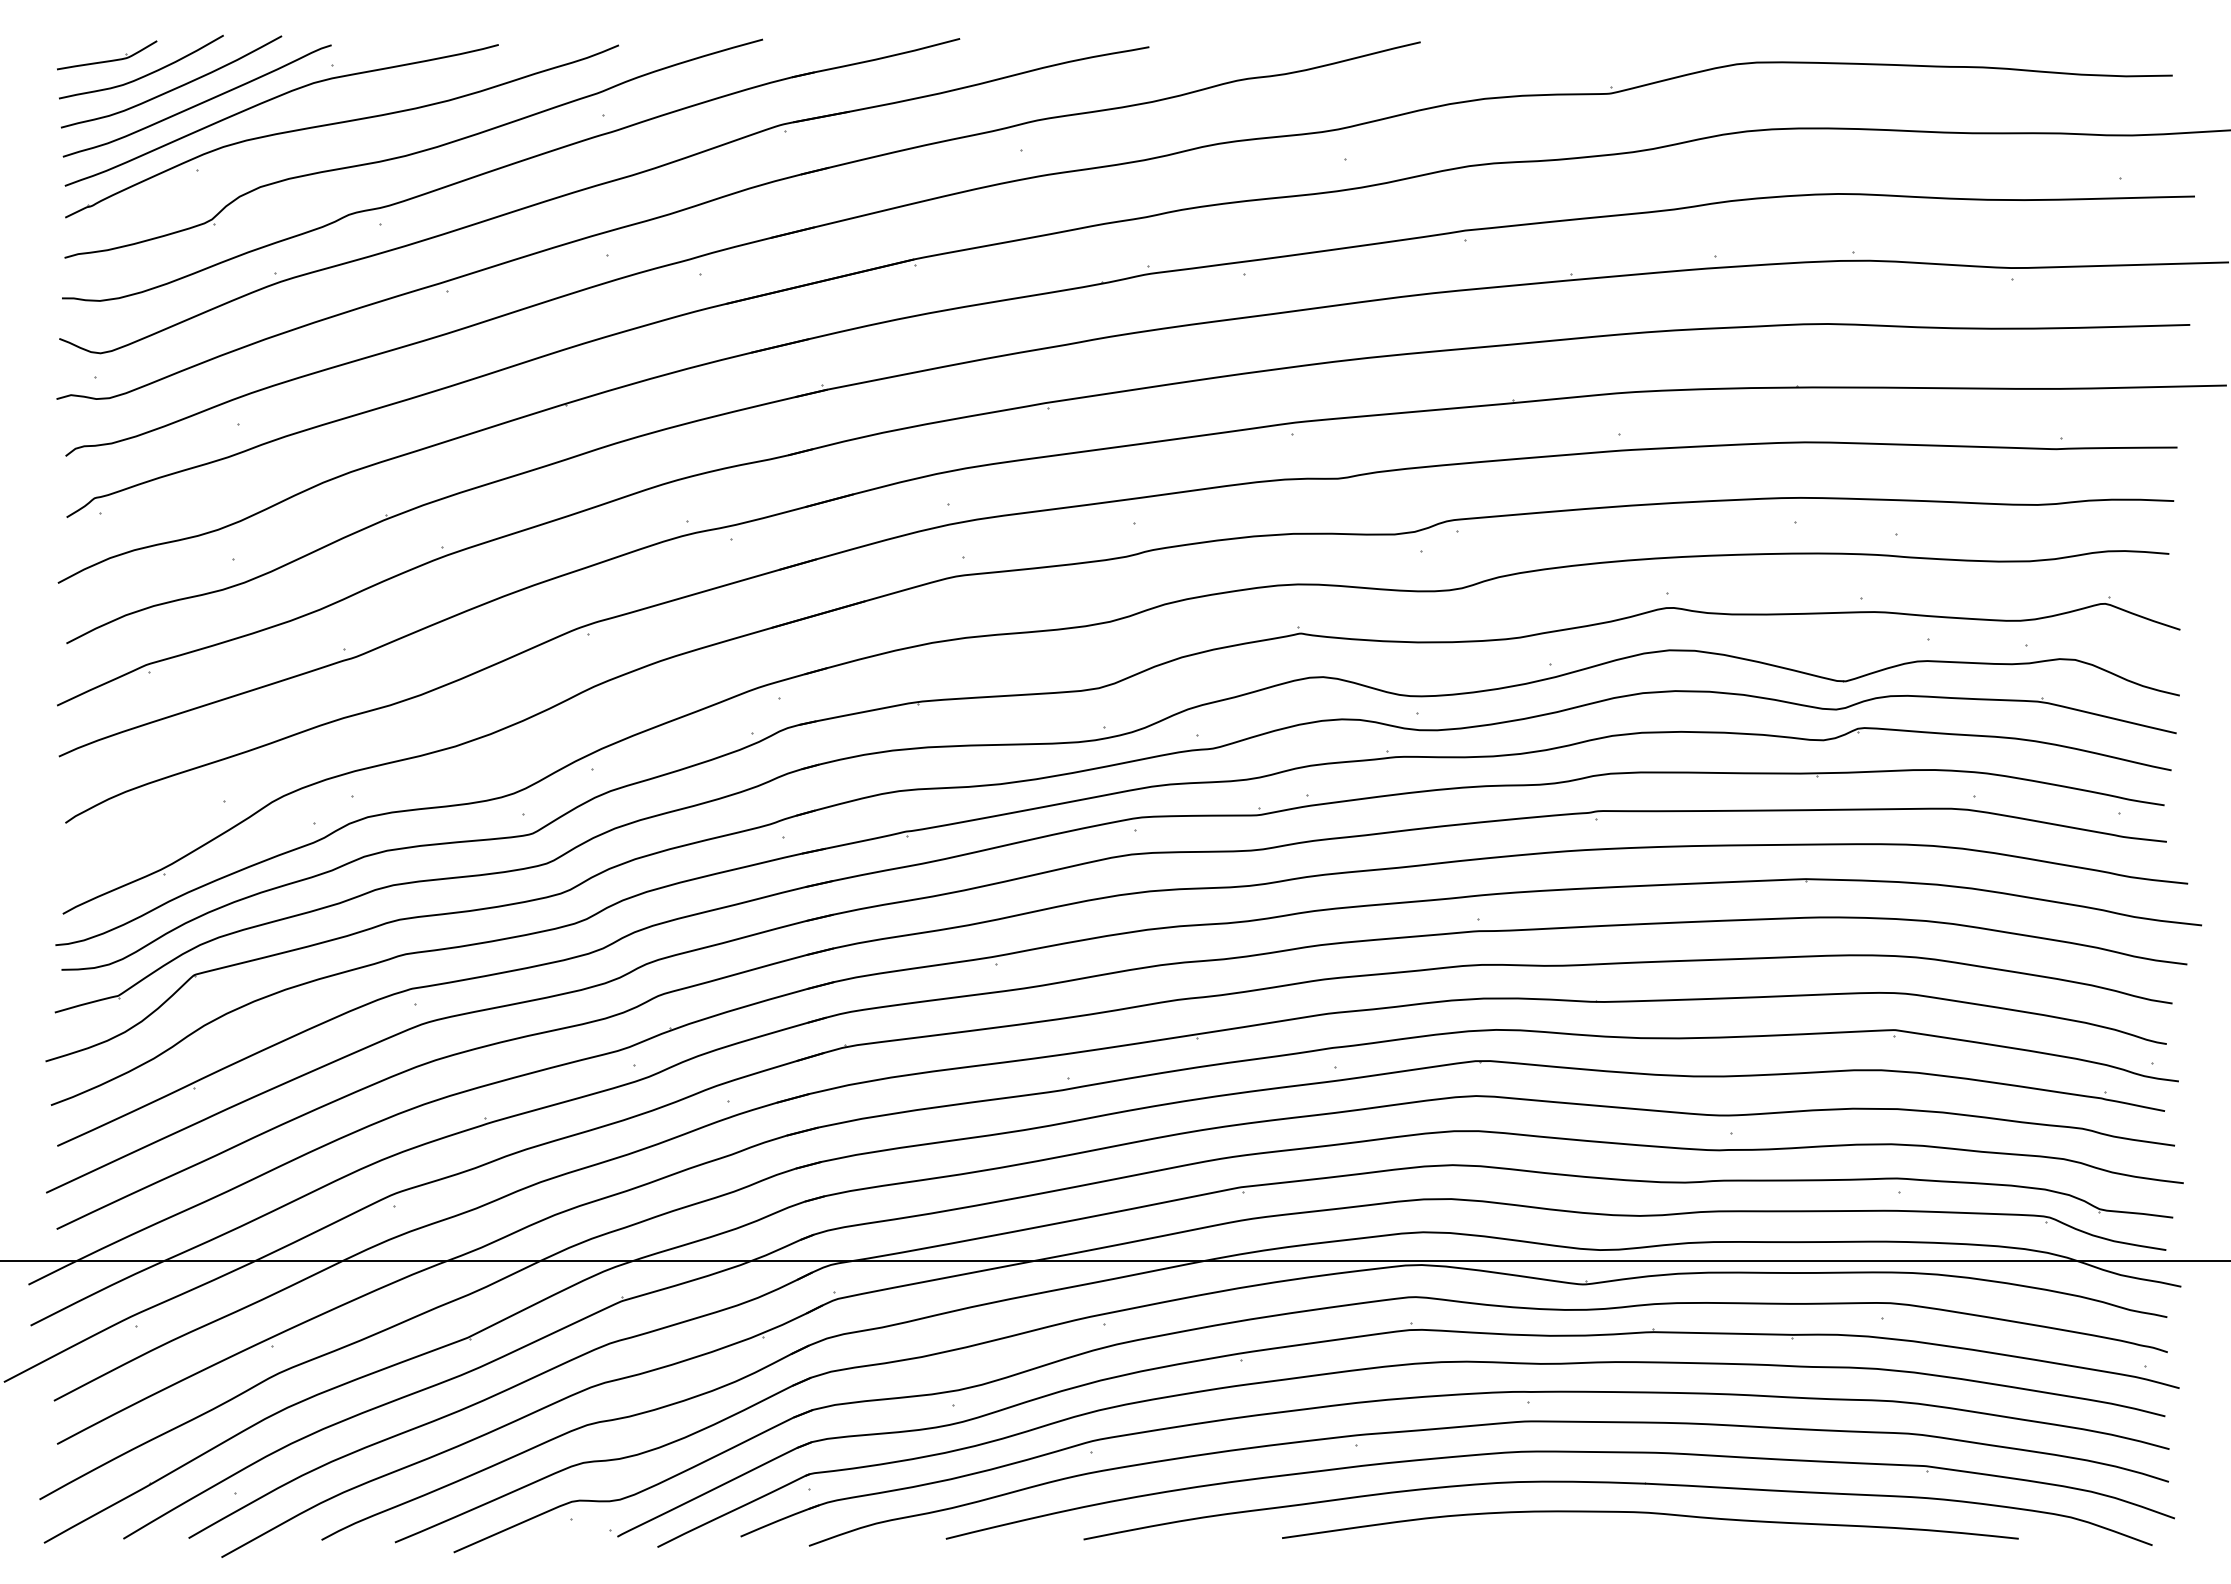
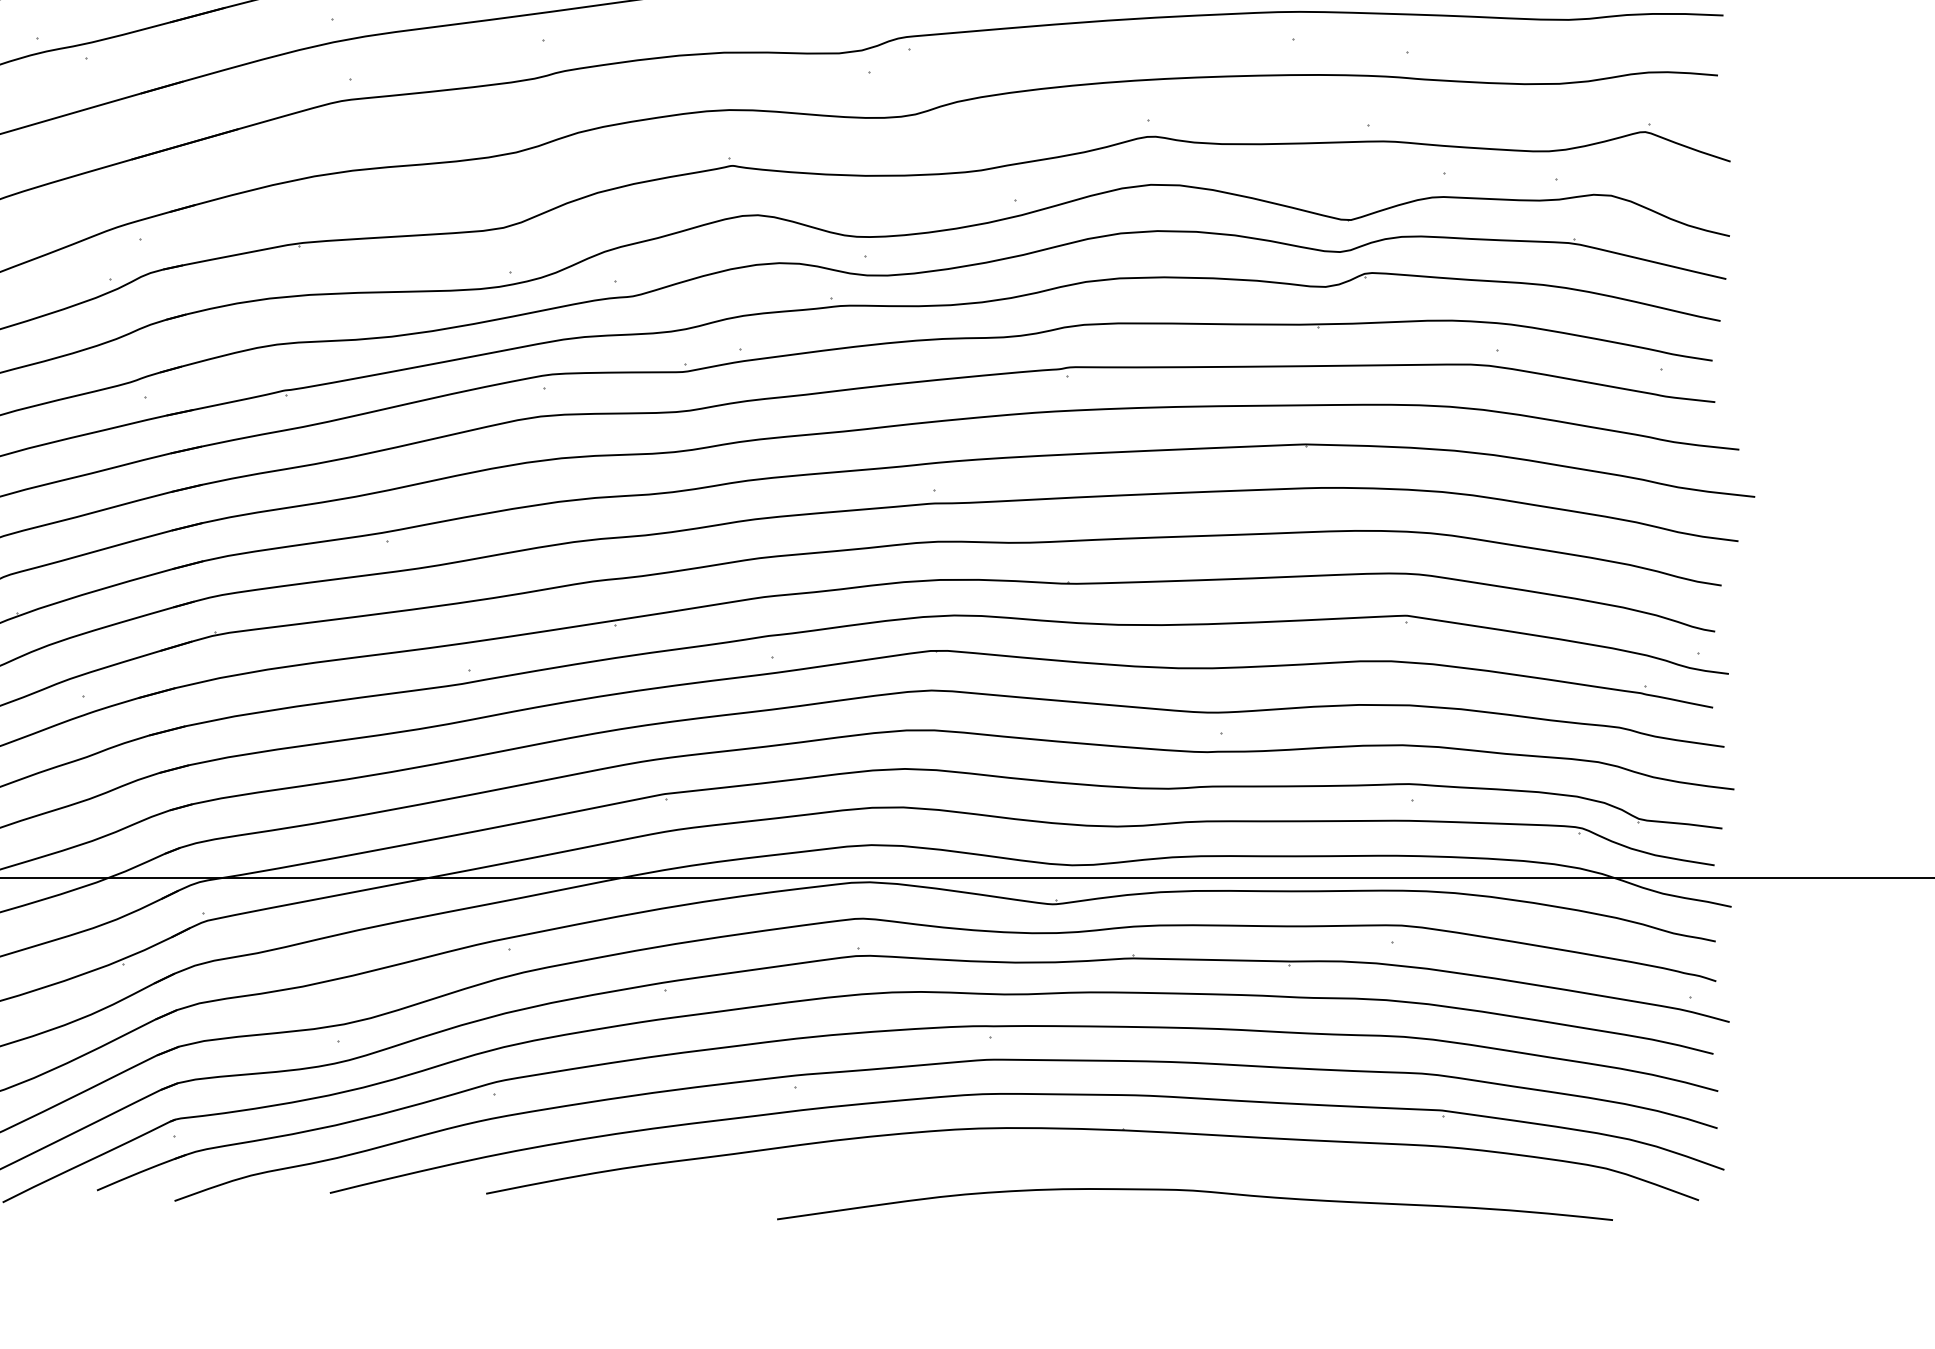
curve: (1653, 1514) -> (1198, 1192), moved

